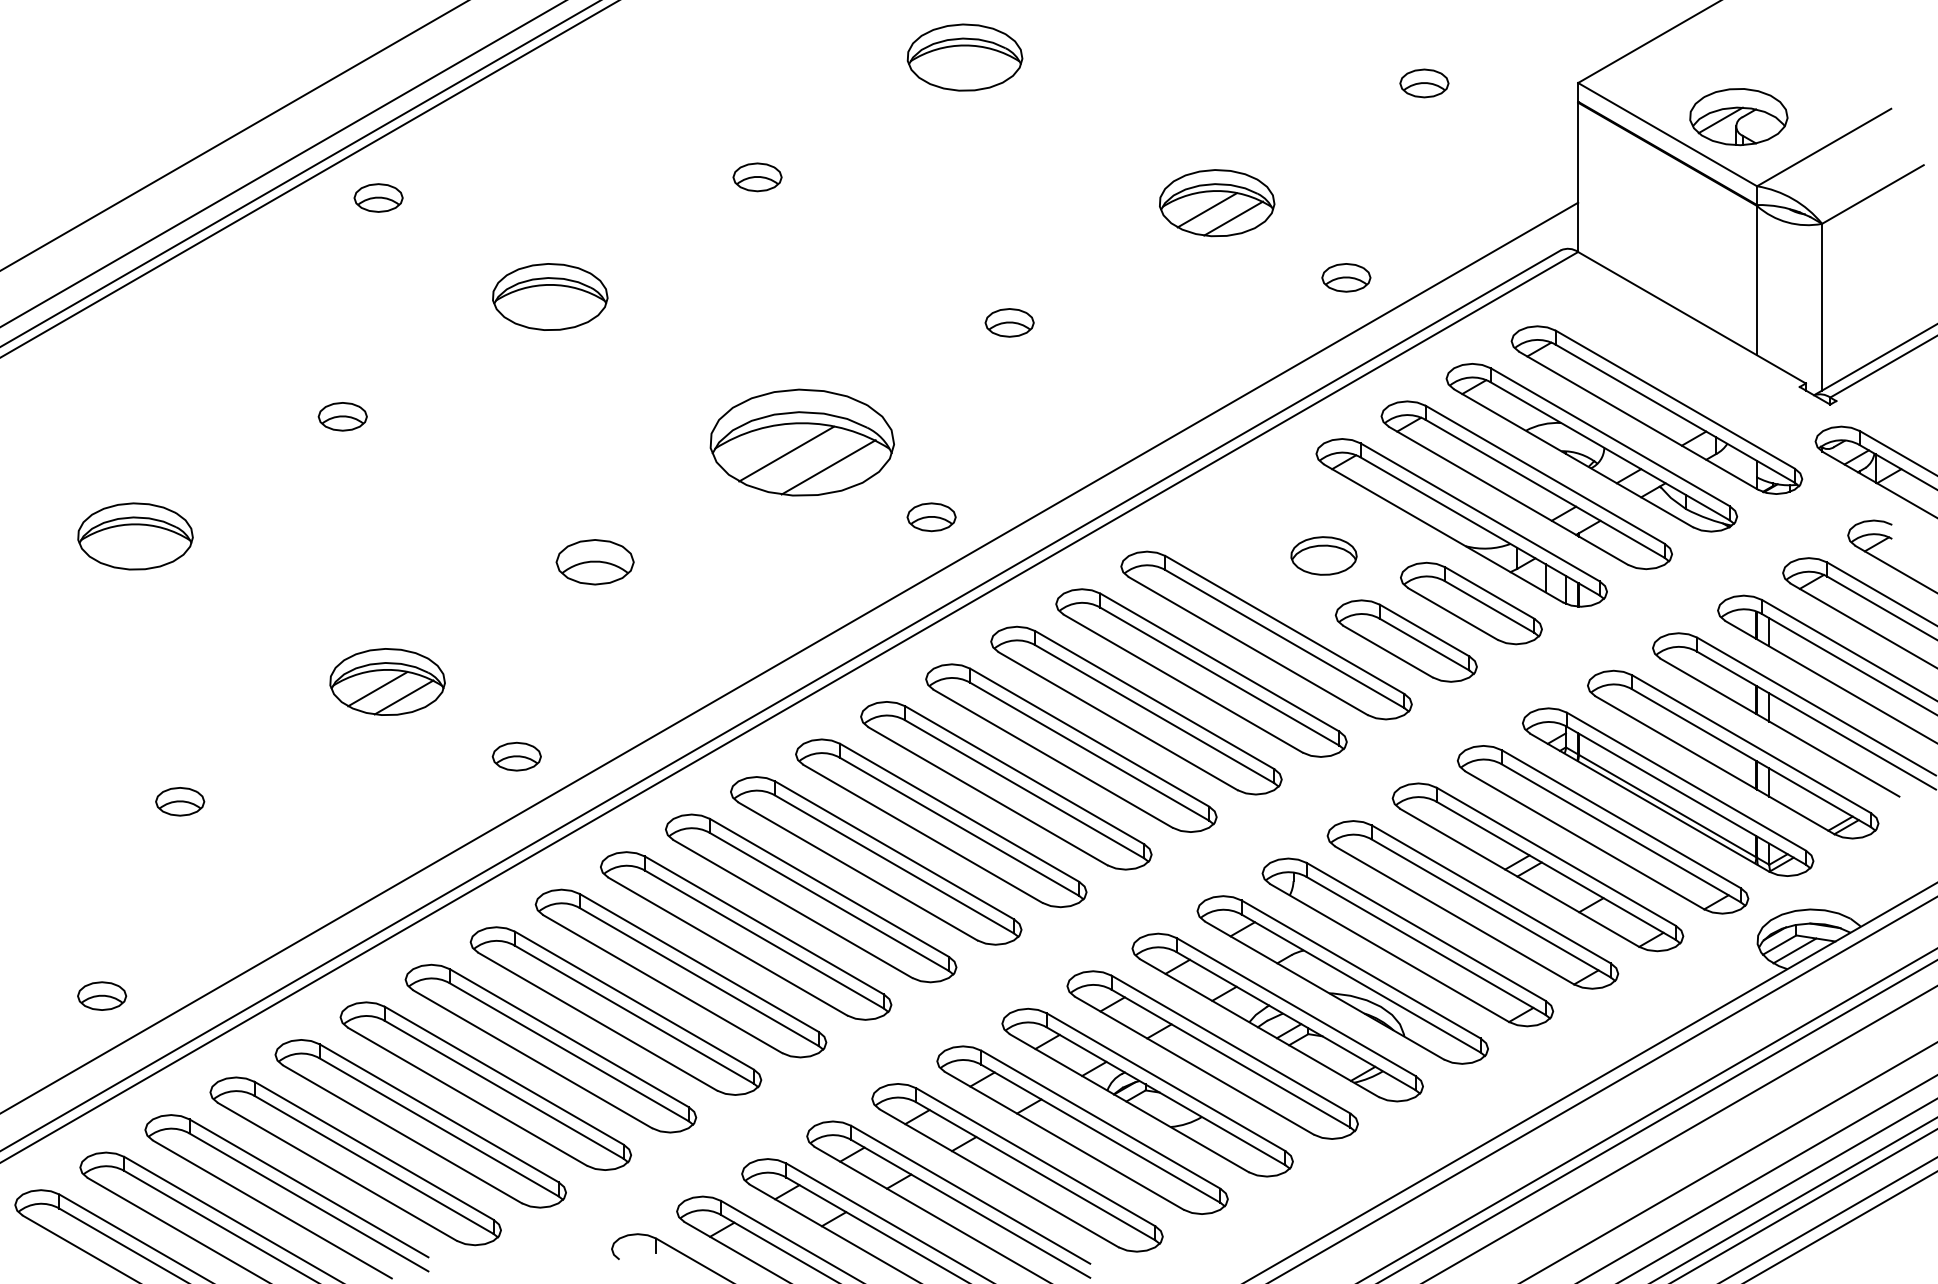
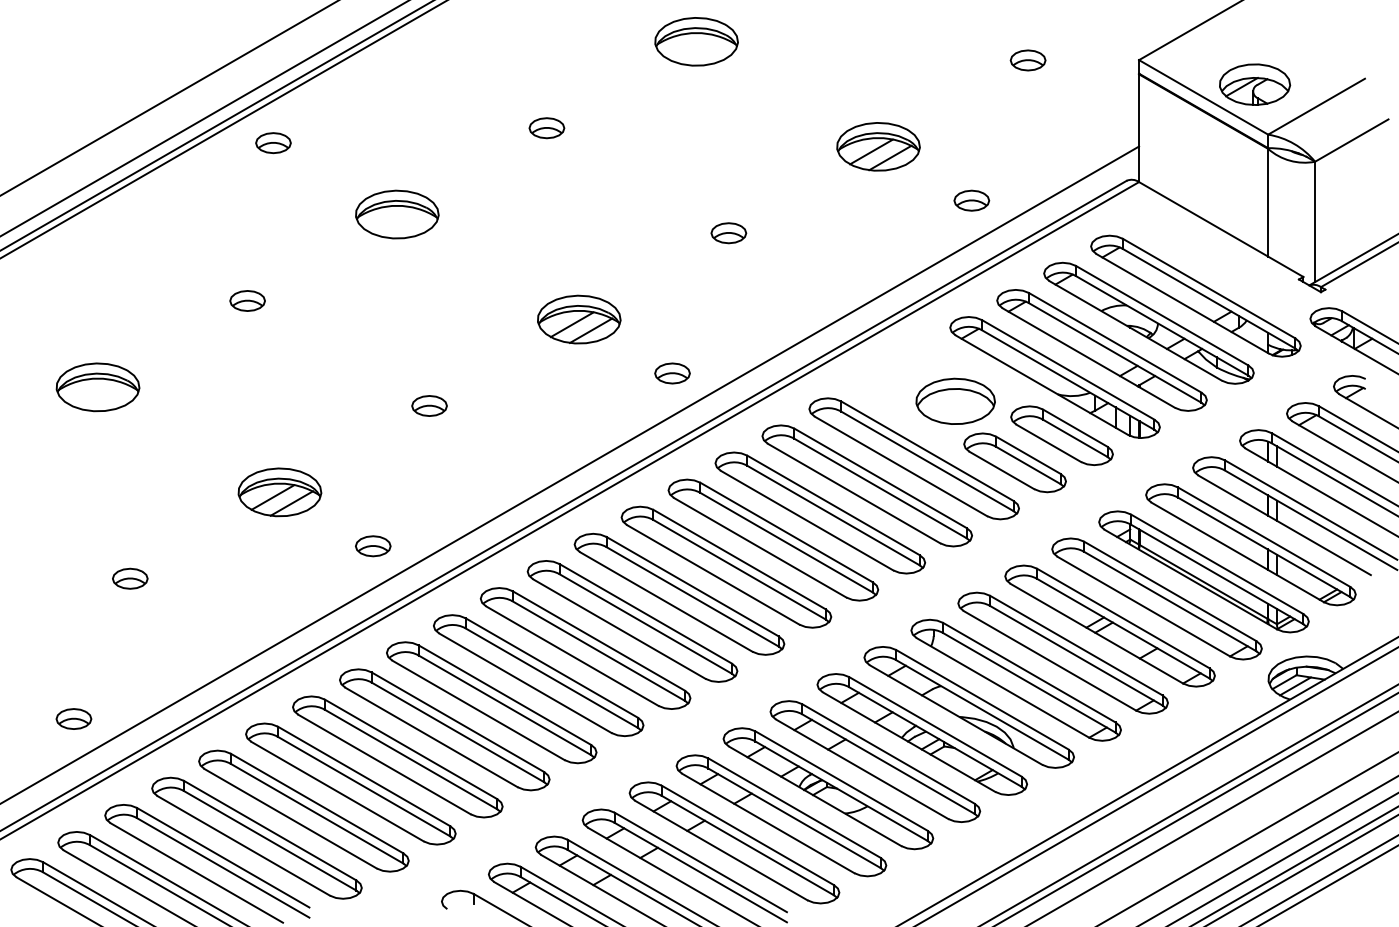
part: (802, 442) -> (579, 319), size x0.62
part: (1323, 555) -> (955, 401), size x1.67
part: (594, 562) -> (429, 406), size x0.62

